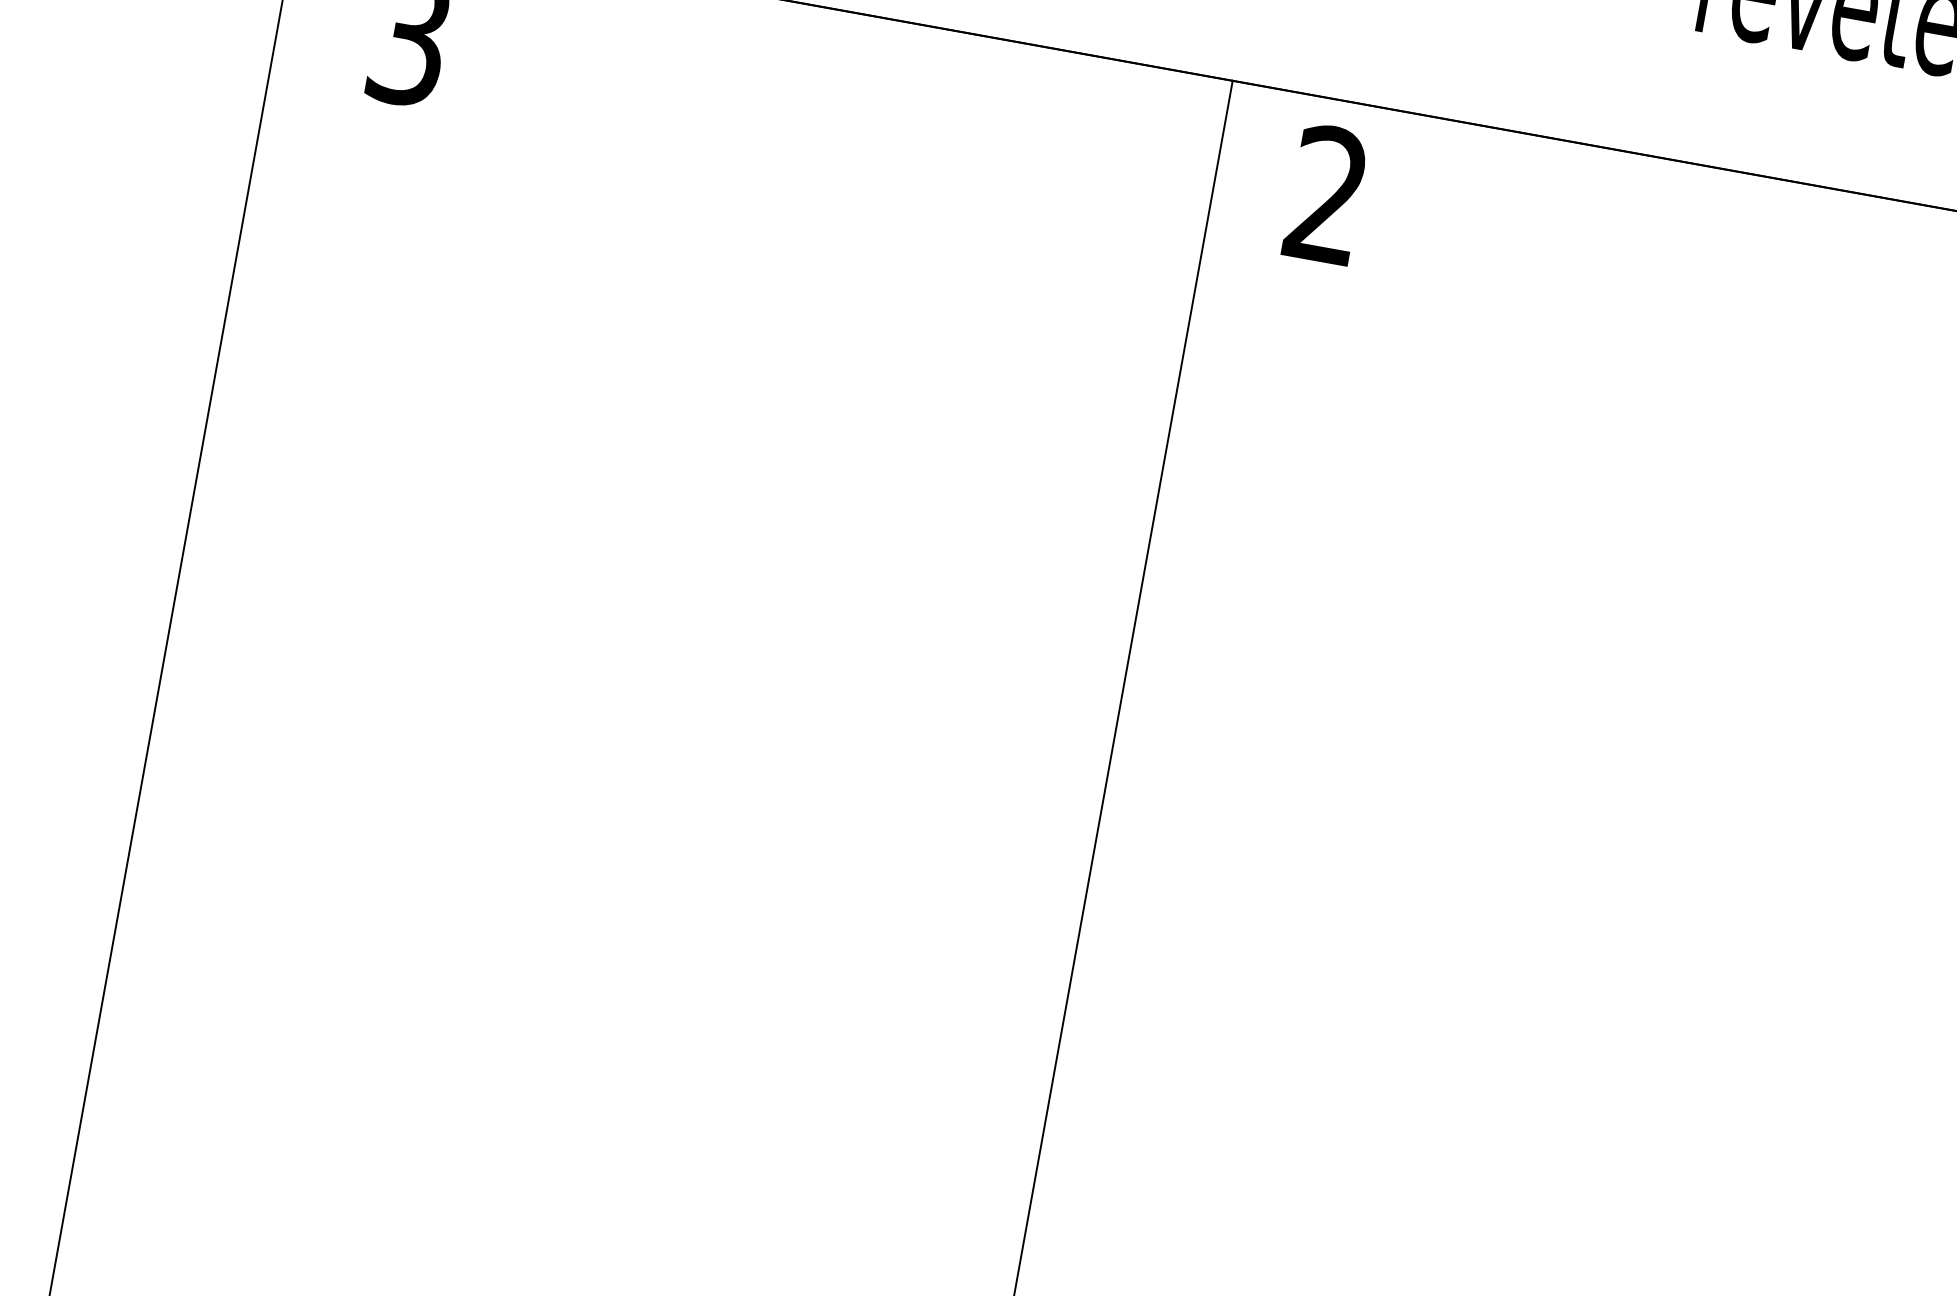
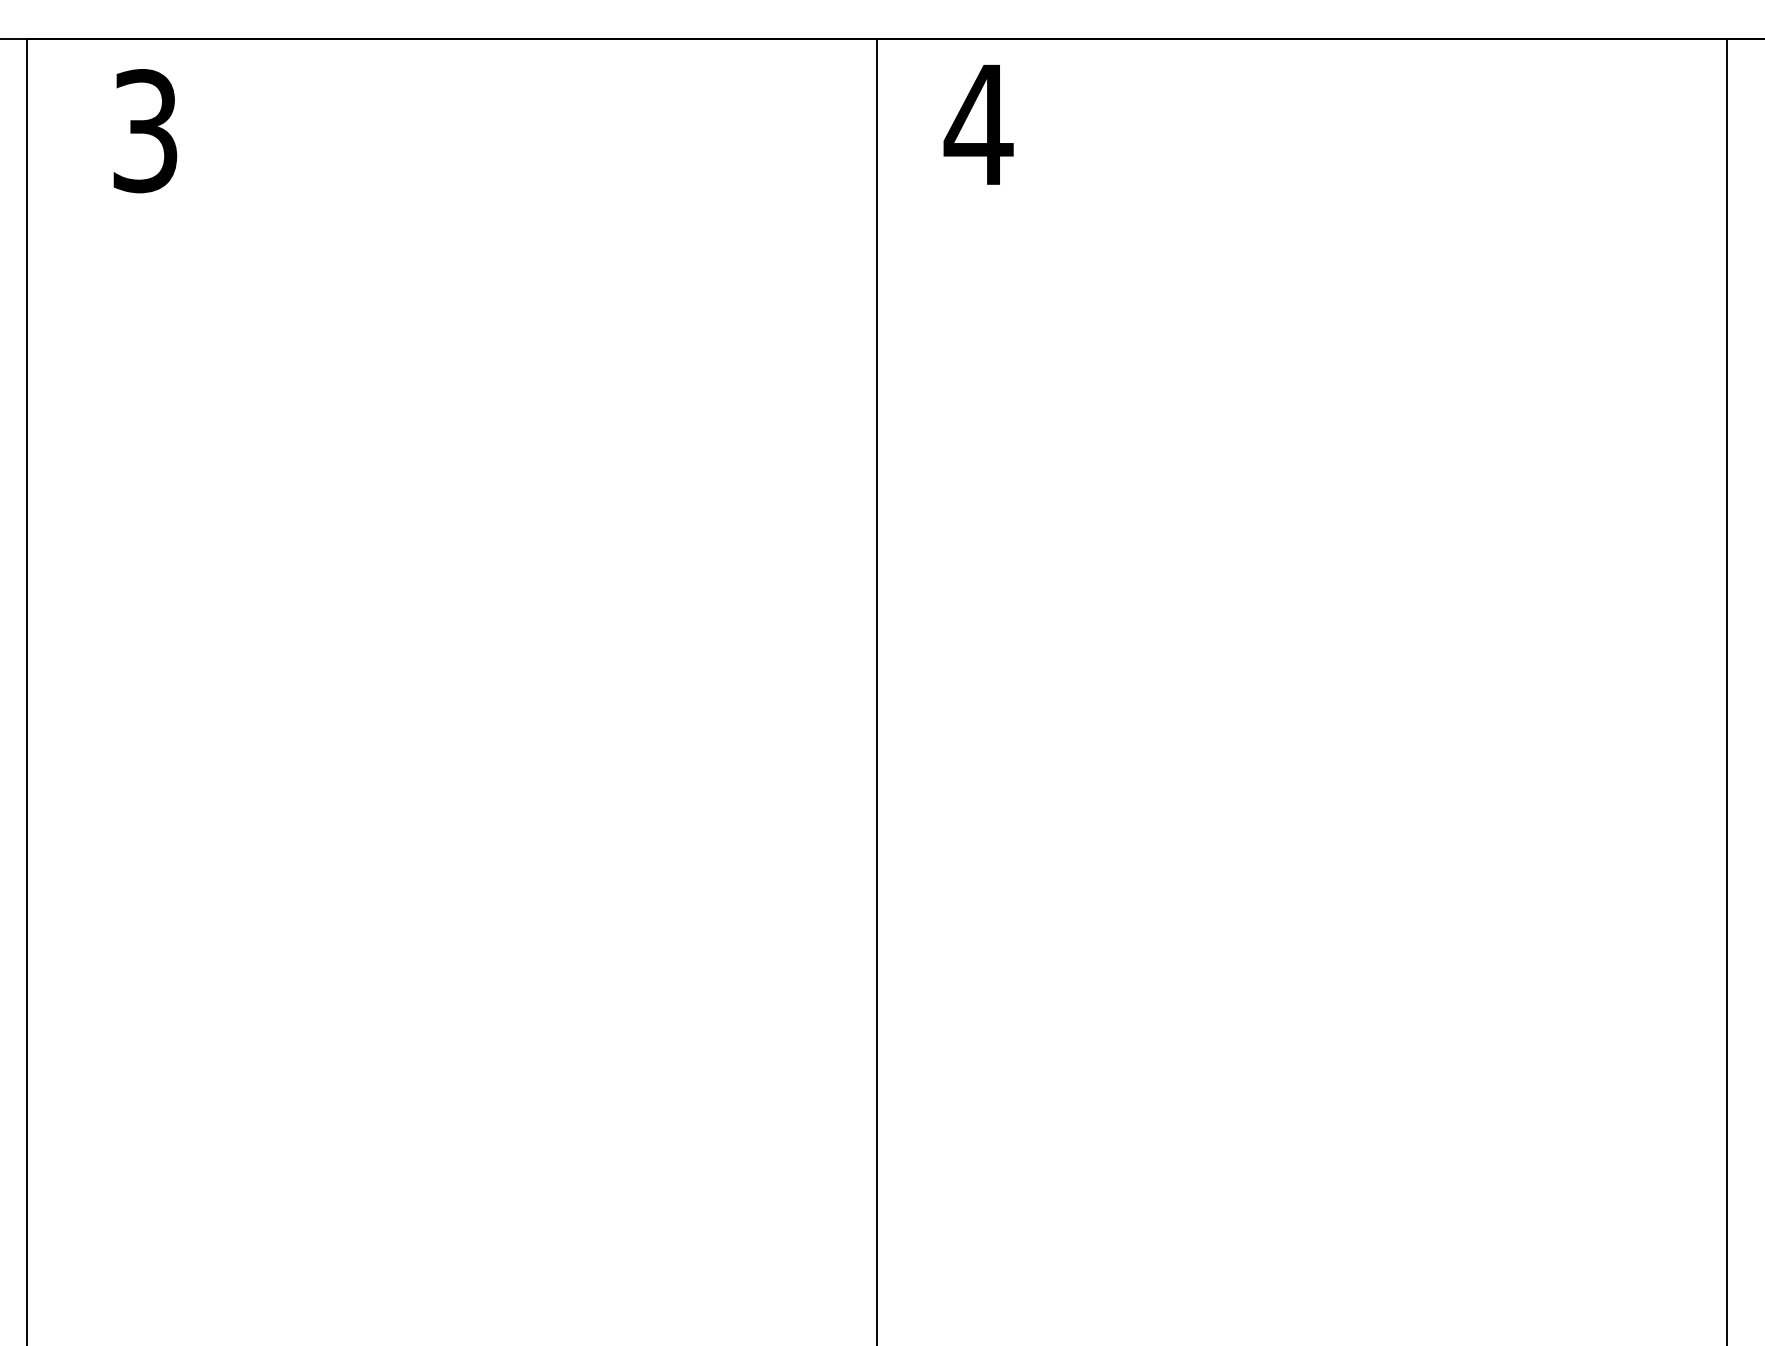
text: (1327, 193) -> (978, 123), 2 -> 4

